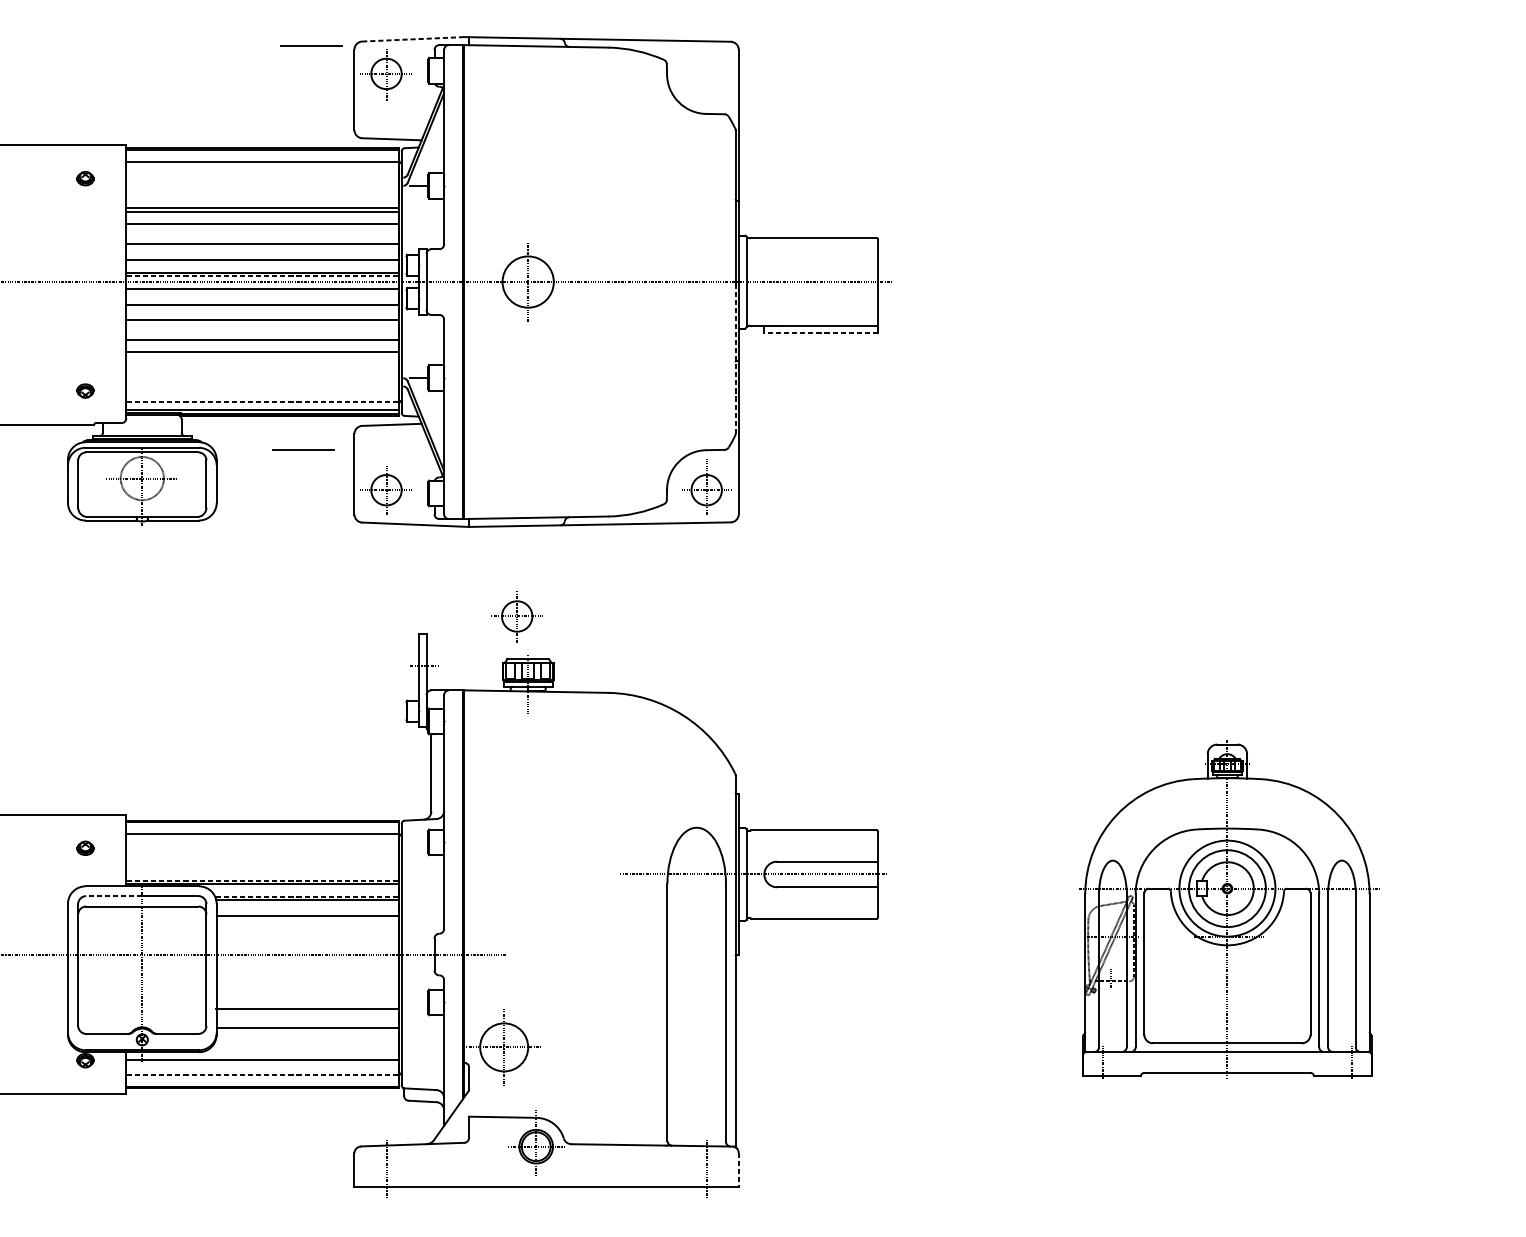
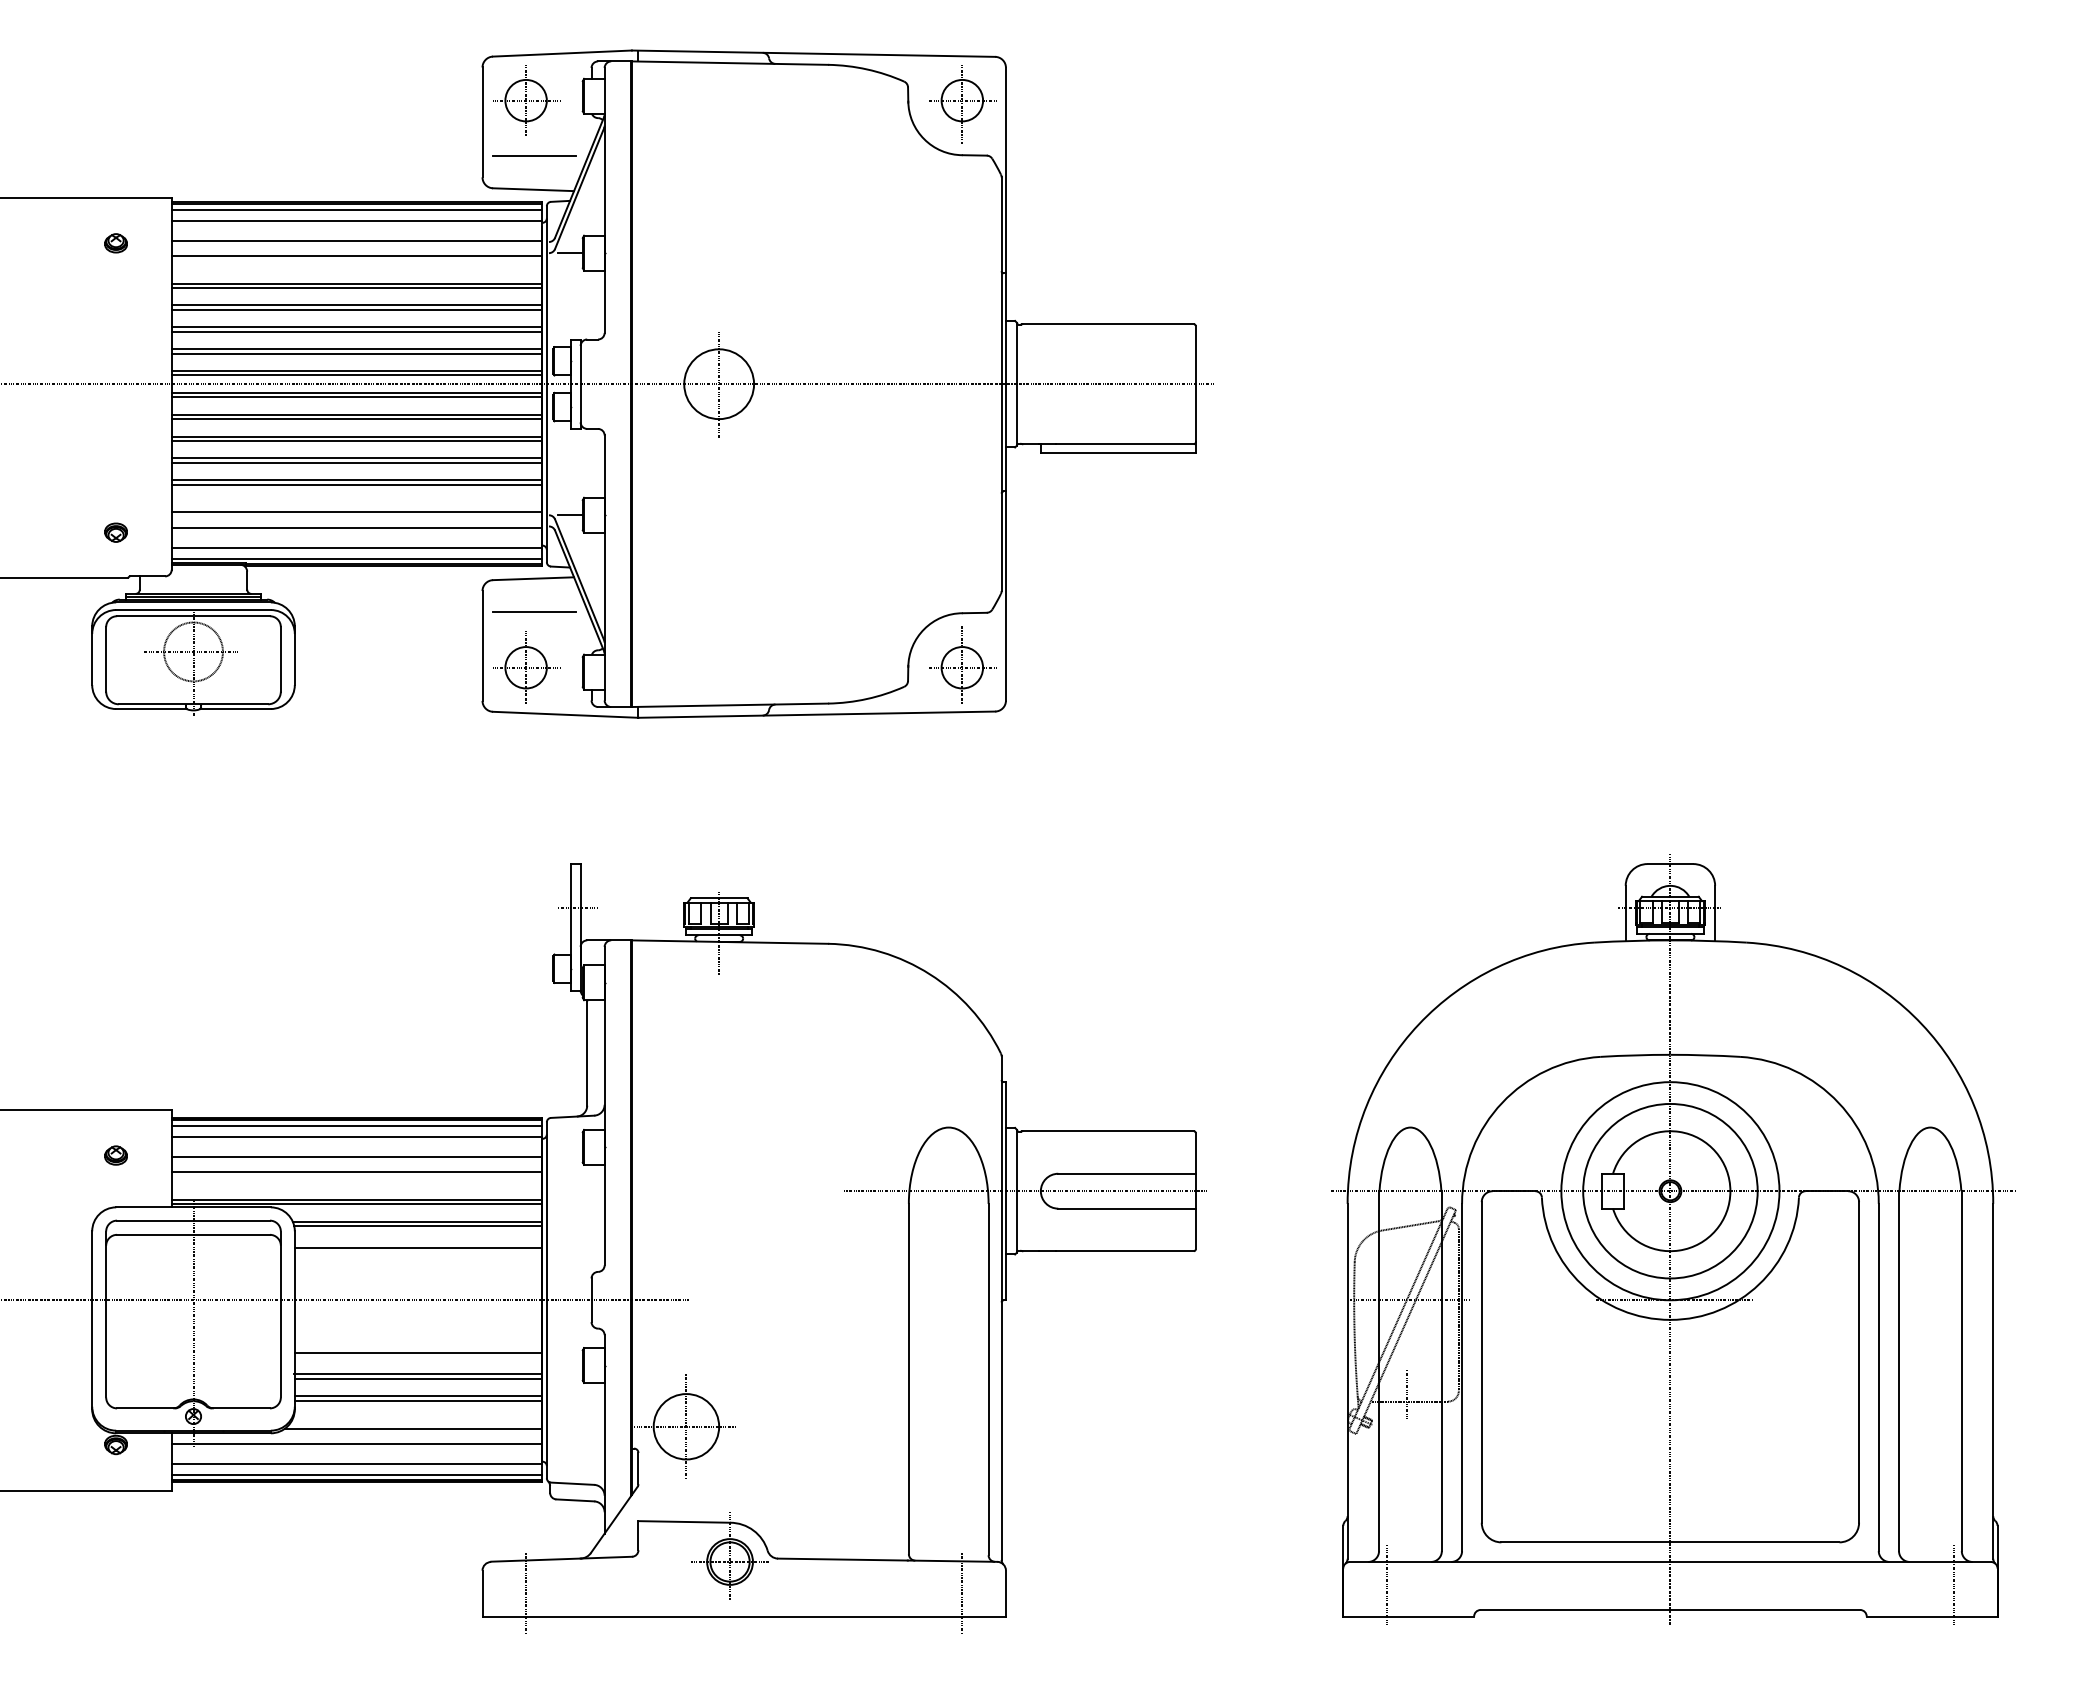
line: (413, 39) -> (562, 53), dashed -> solid
line: (311, 45) -> (534, 155), moved
part: (706, 76) -> (962, 104), added
line: (261, 153) -> (356, 209), added
line: (261, 176) -> (356, 240), added
line: (261, 187) -> (356, 255), added
line: (261, 227) -> (356, 310), added
line: (261, 240) -> (356, 327), added
line: (261, 256) -> (356, 349), added
line: (261, 275) -> (356, 375), dashed -> solid
line: (261, 291) -> (356, 397), added
line: (261, 307) -> (356, 419), added
line: (261, 324) -> (356, 441), added
line: (820, 332) -> (1117, 452), dashed -> solid
line: (261, 336) -> (356, 458), added
line: (261, 355) -> (356, 484), added
line: (735, 357) -> (1001, 487), dashed -> solid
line: (261, 376) -> (356, 512), added
line: (261, 387) -> (356, 527), added
line: (261, 401) -> (356, 547), dashed -> solid
line: (303, 448) -> (534, 611), moved
part: (517, 616) -> (704, 839), removed
line: (261, 826) -> (356, 1125), added
line: (261, 849) -> (356, 1156), added
line: (261, 860) -> (356, 1172), added
line: (261, 880) -> (356, 1199), dashed -> solid
line: (113, 895) -> (154, 1220), dashed -> solid
line: (306, 896) -> (417, 1221), dashed -> solid
part: (1228, 909) -> (1673, 1239), size x1.67
line: (307, 992) -> (418, 1352), added
line: (307, 1012) -> (418, 1379), added
line: (307, 1025) -> (418, 1396), added
line: (303, 1048) -> (413, 1428), added
line: (261, 1074) -> (356, 1463), dashed -> solid
line: (261, 1082) -> (356, 1474), added
line: (738, 1169) -> (1005, 1593), dashed -> solid

